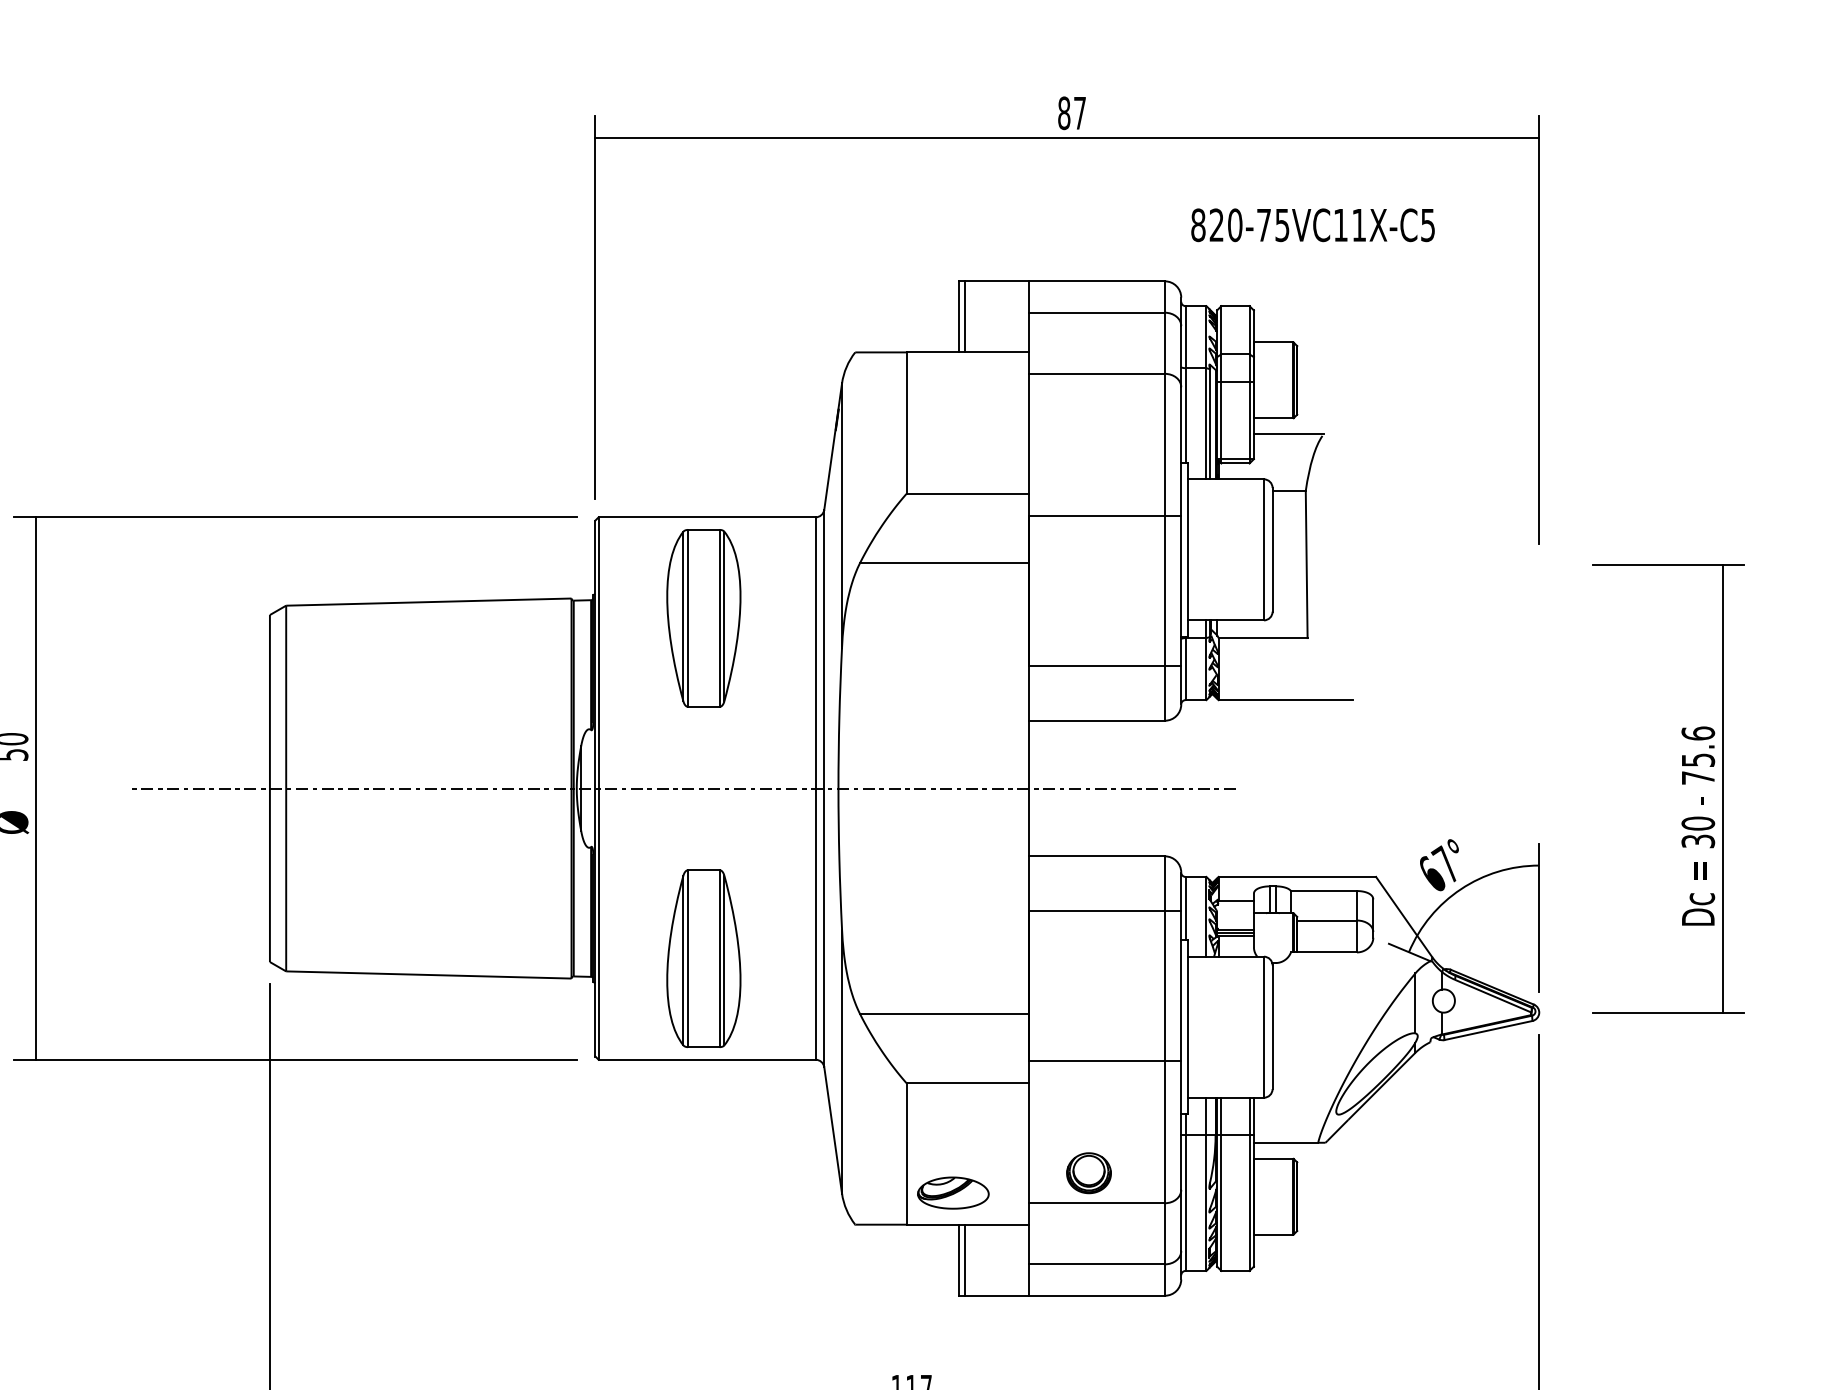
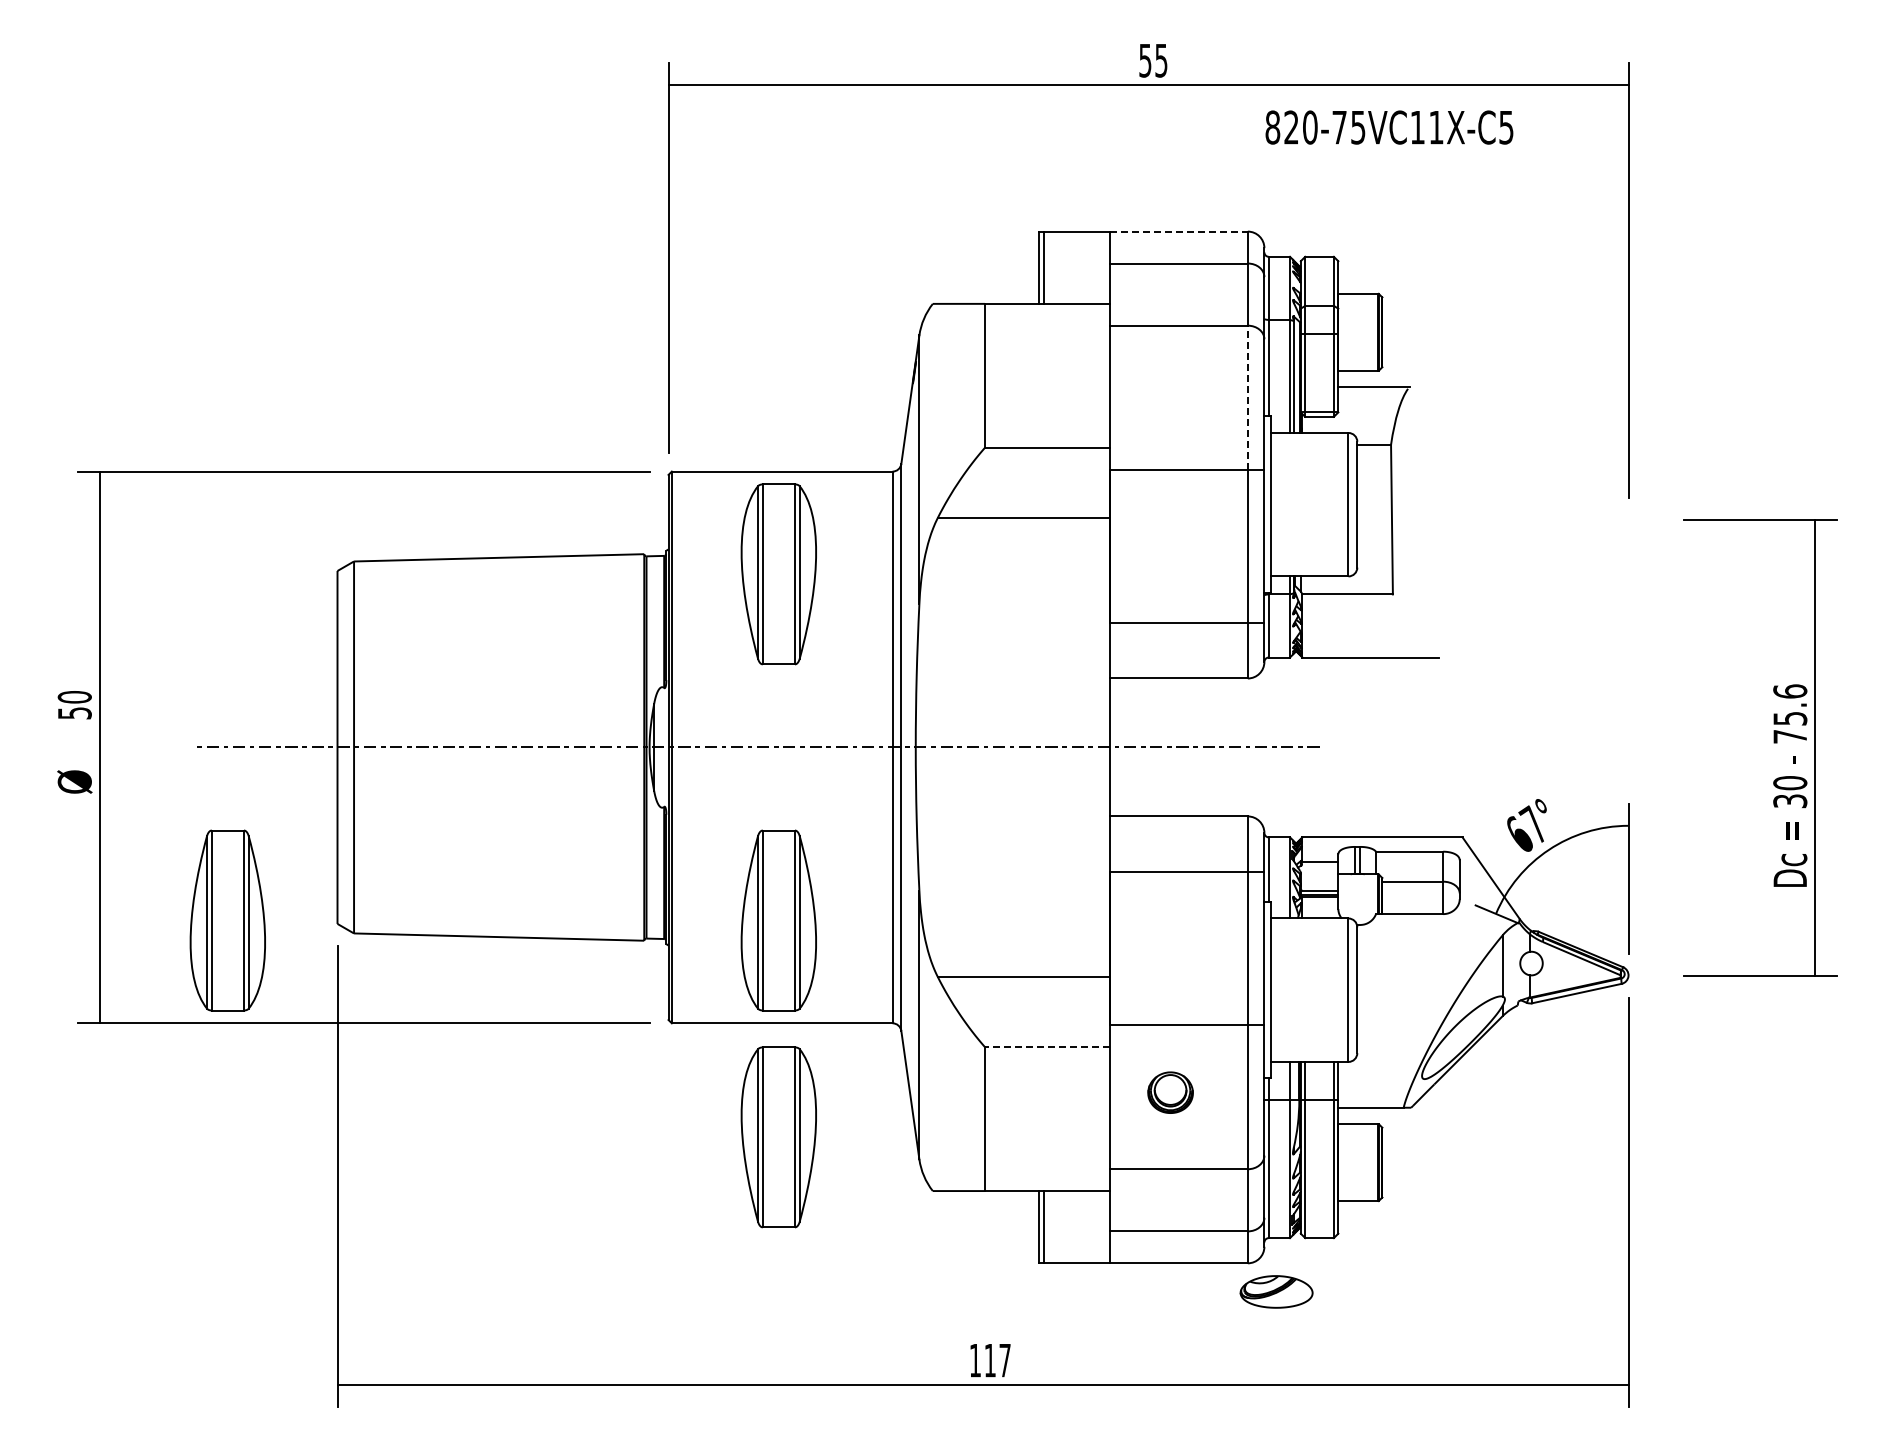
text: (1072, 113) -> (1153, 60), 87 -> 55
text: (1313, 225) -> (1389, 127), moved
line: (1096, 281) -> (1178, 231), solid -> dashed
line: (1164, 444) -> (1247, 397), solid -> dashed
part: (161, 958) -> (227, 920), added
line: (967, 1083) -> (1046, 1047), solid -> dashed
part: (703, 1172) -> (778, 1137), added
part: (1088, 1173) -> (1170, 1092), moved
part: (953, 1192) -> (1276, 1291), moved

